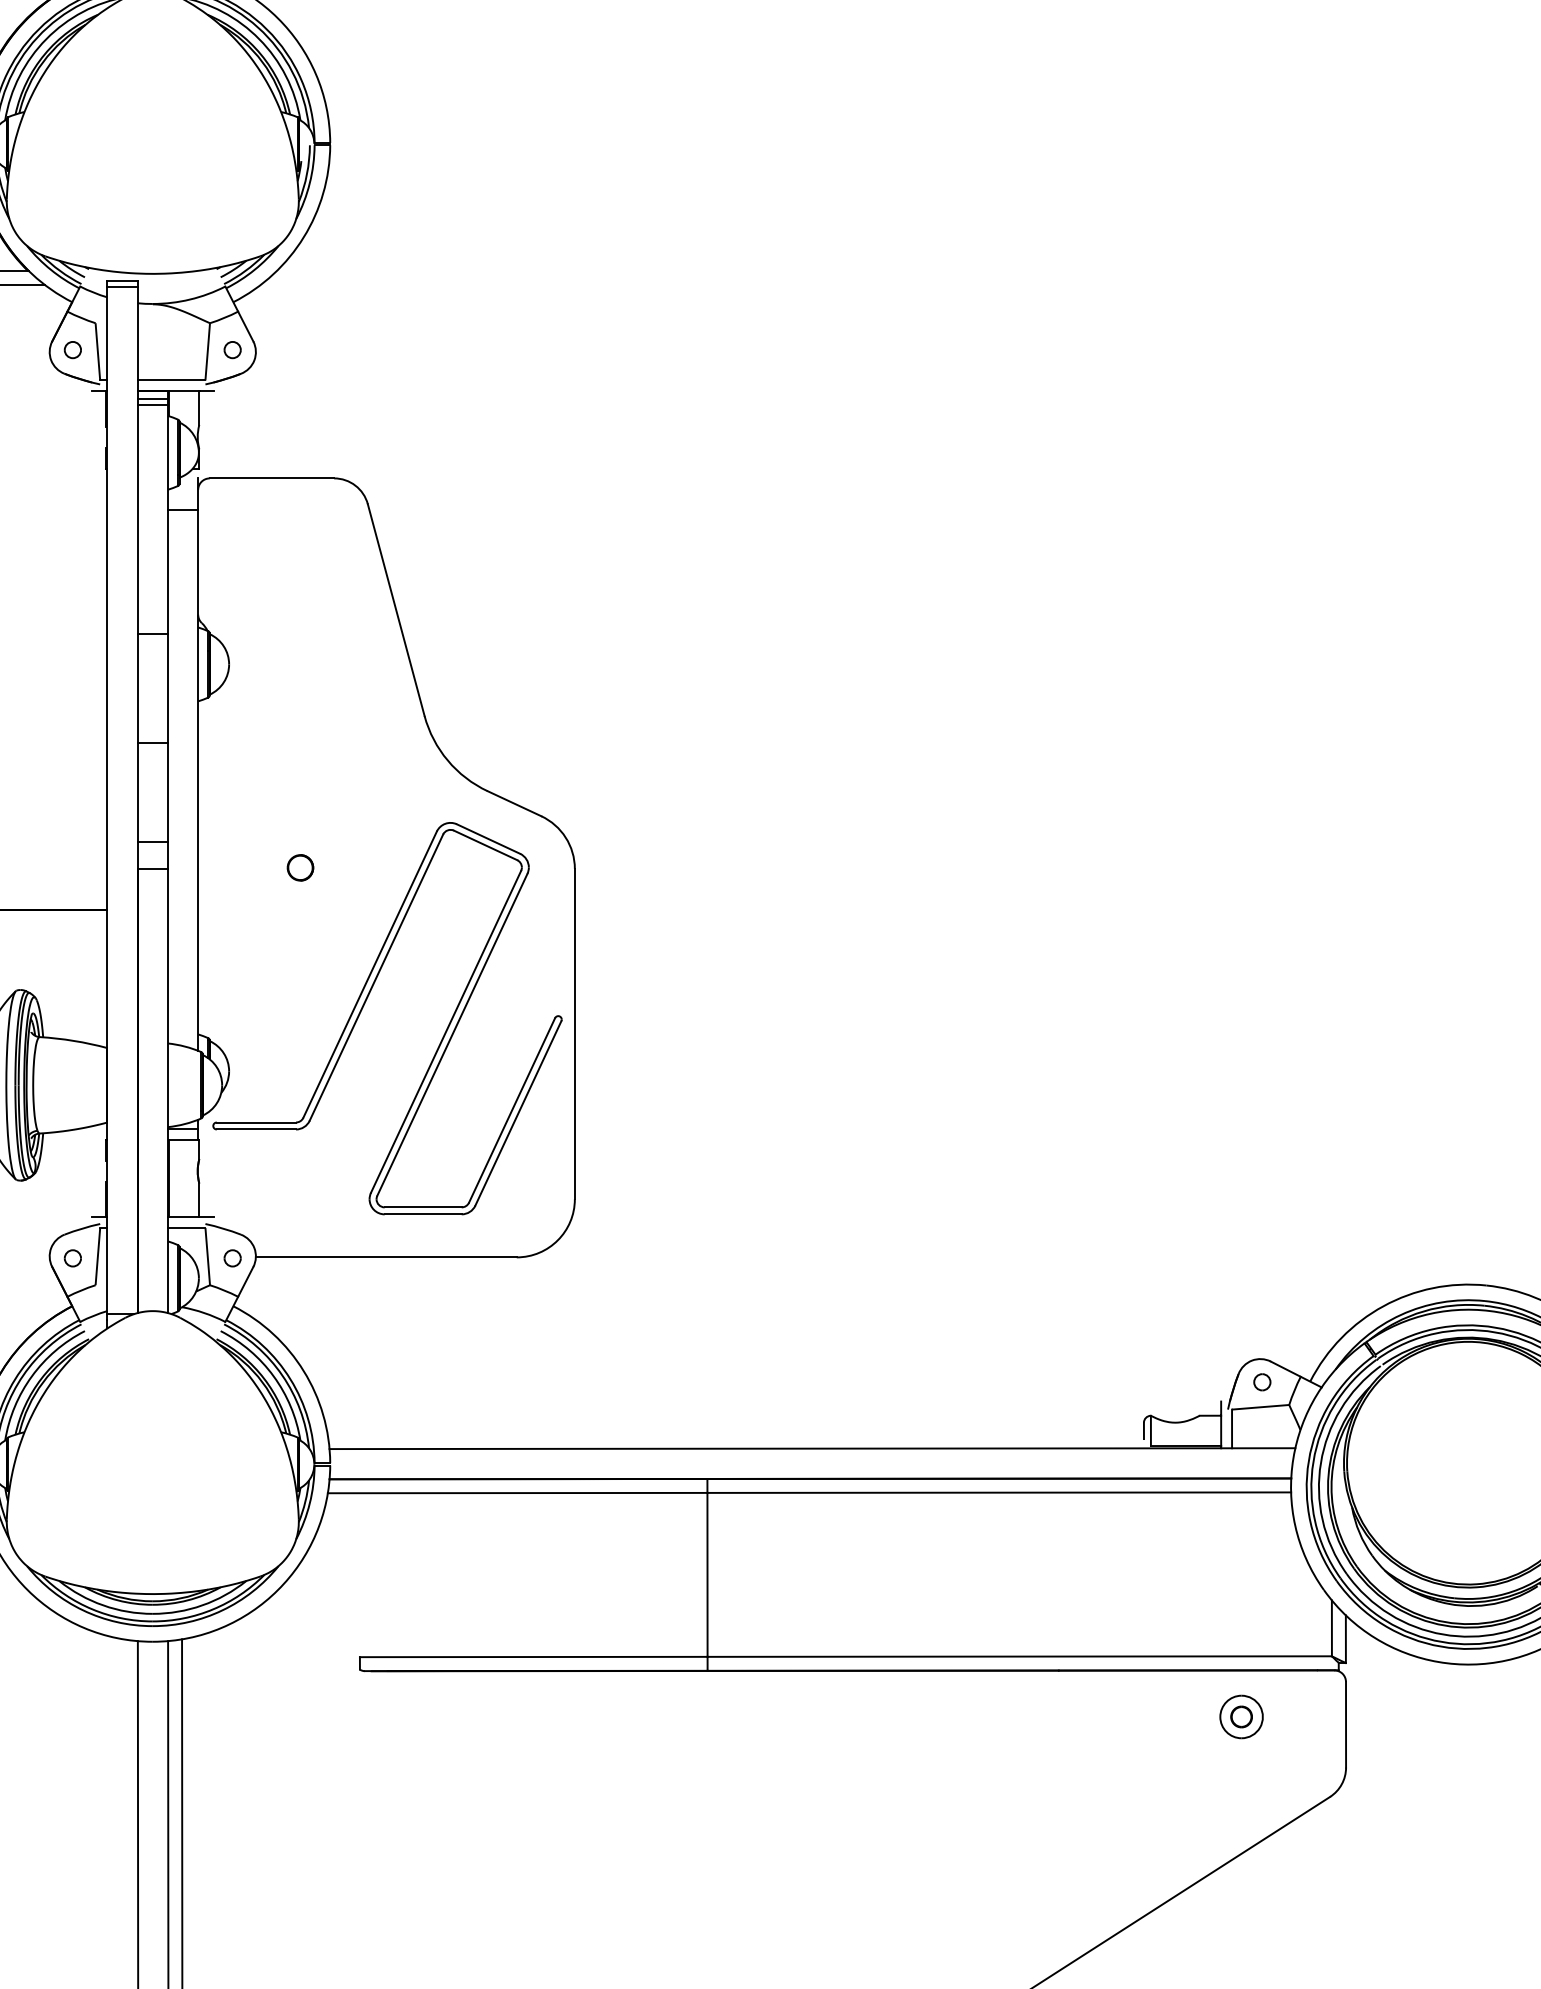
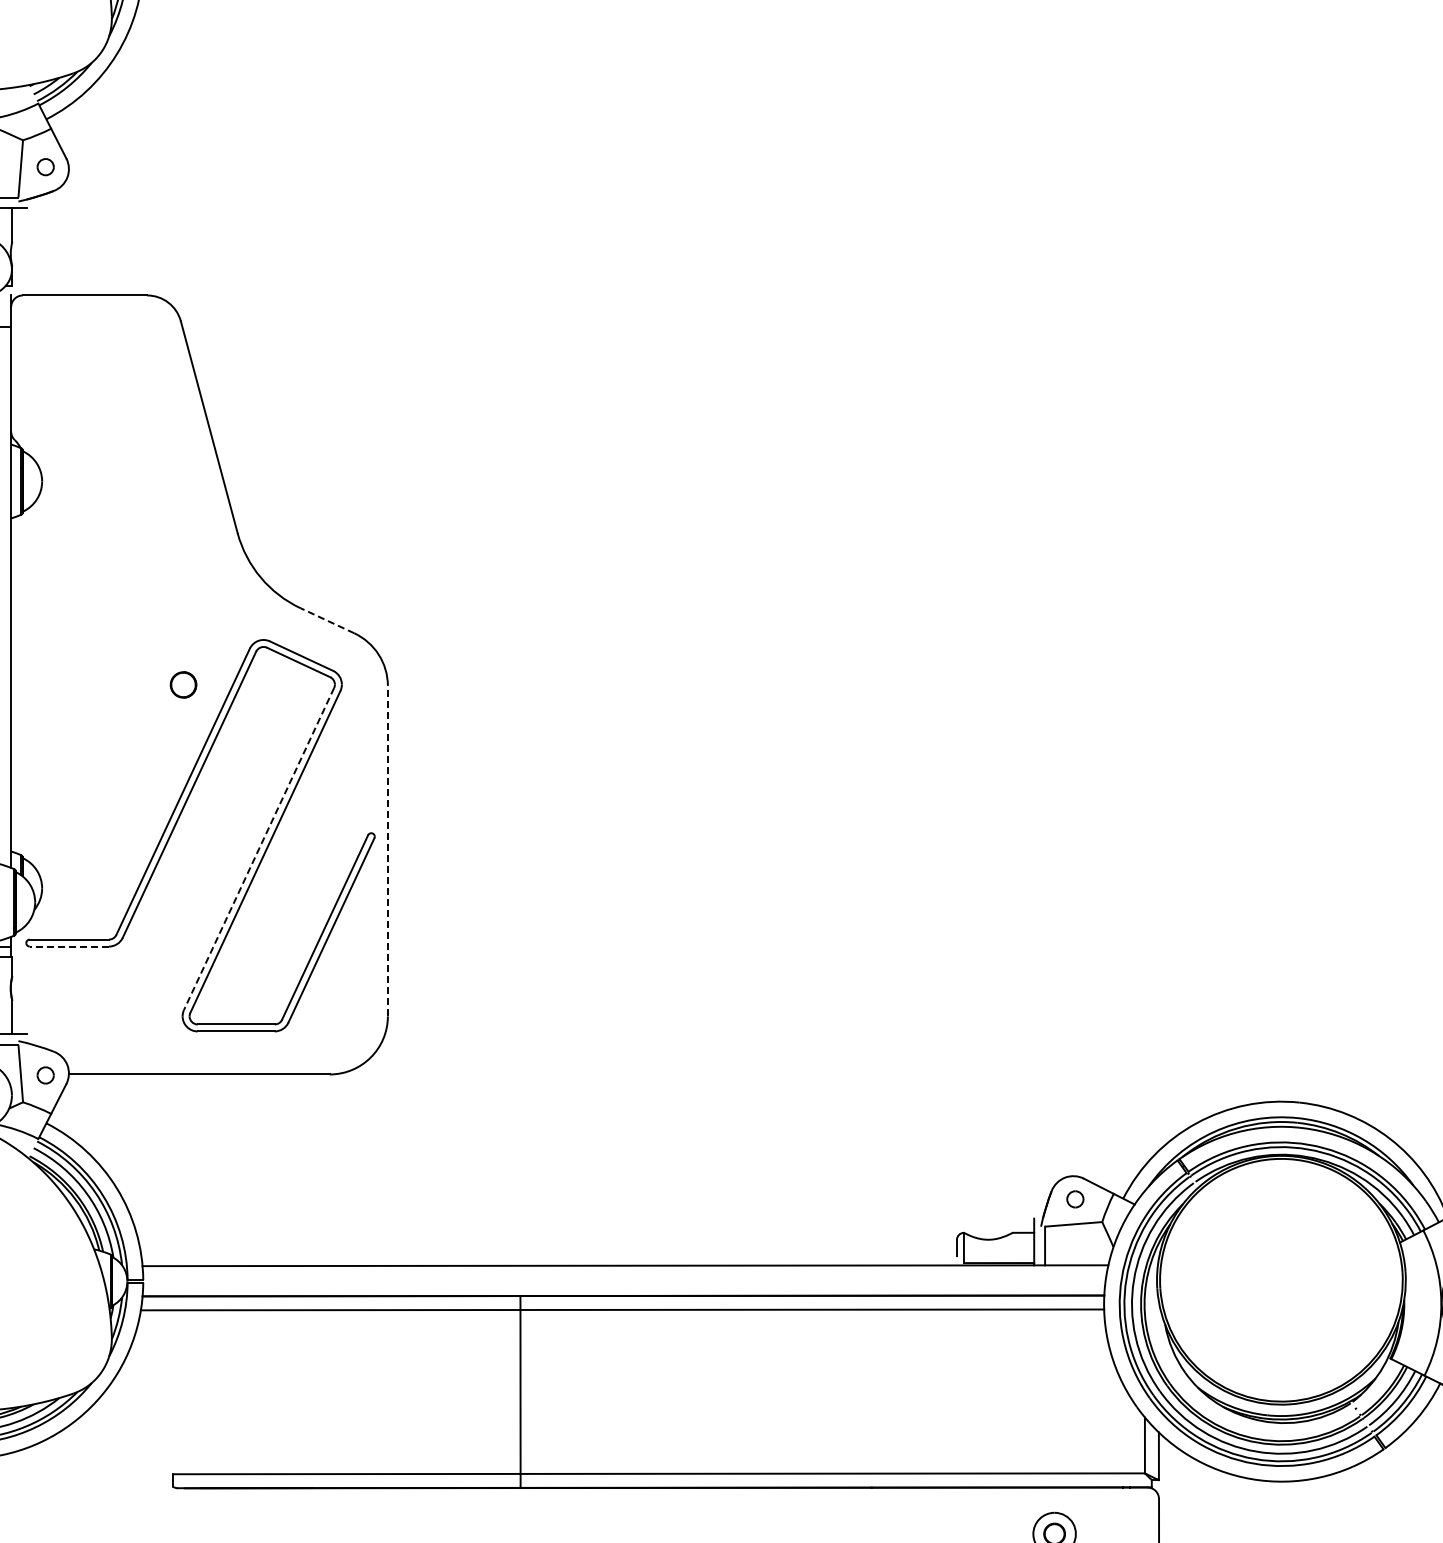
line: (514, 803) -> (327, 620), solid -> dashed
part: (300, 867) -> (183, 684), moved
line: (446, 1031) -> (259, 848), solid -> dashed
line: (574, 1033) -> (387, 850), solid -> dashed
line: (256, 1129) -> (69, 946), solid -> dashed

